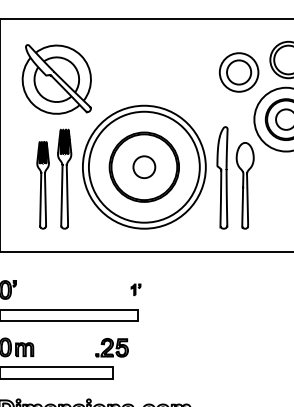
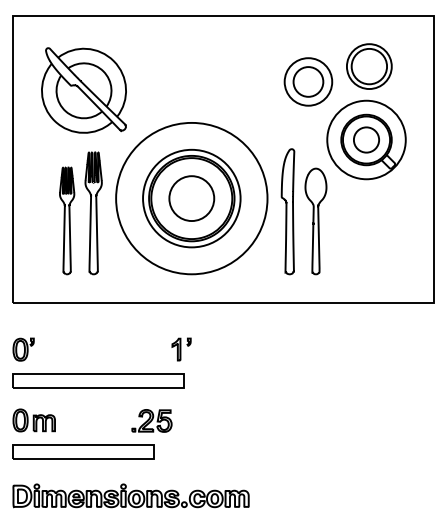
circle: (144, 167) -> (191, 198), size x0.71
circle: (144, 167) -> (191, 198), size x1.67
part: (135, 289) -> (181, 349), size x1.67

